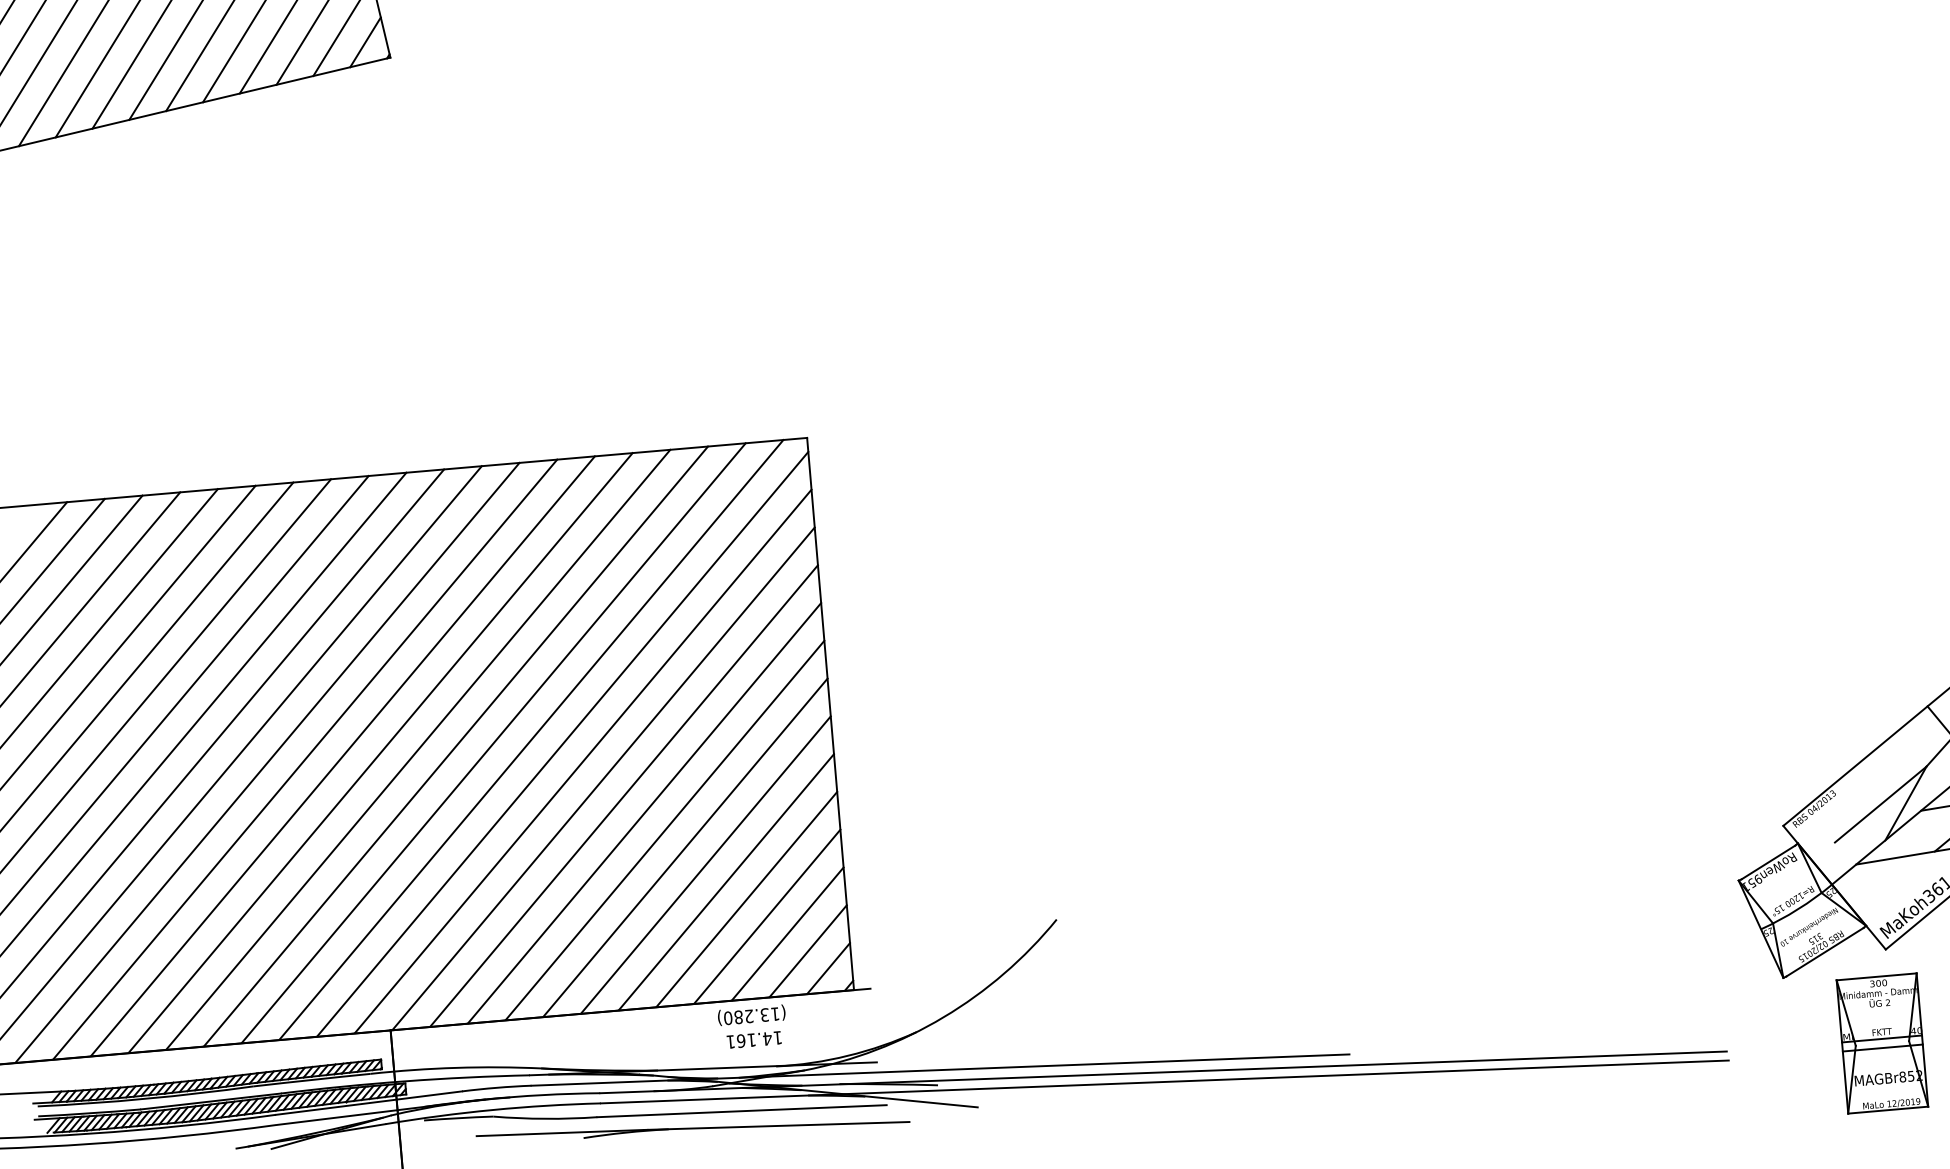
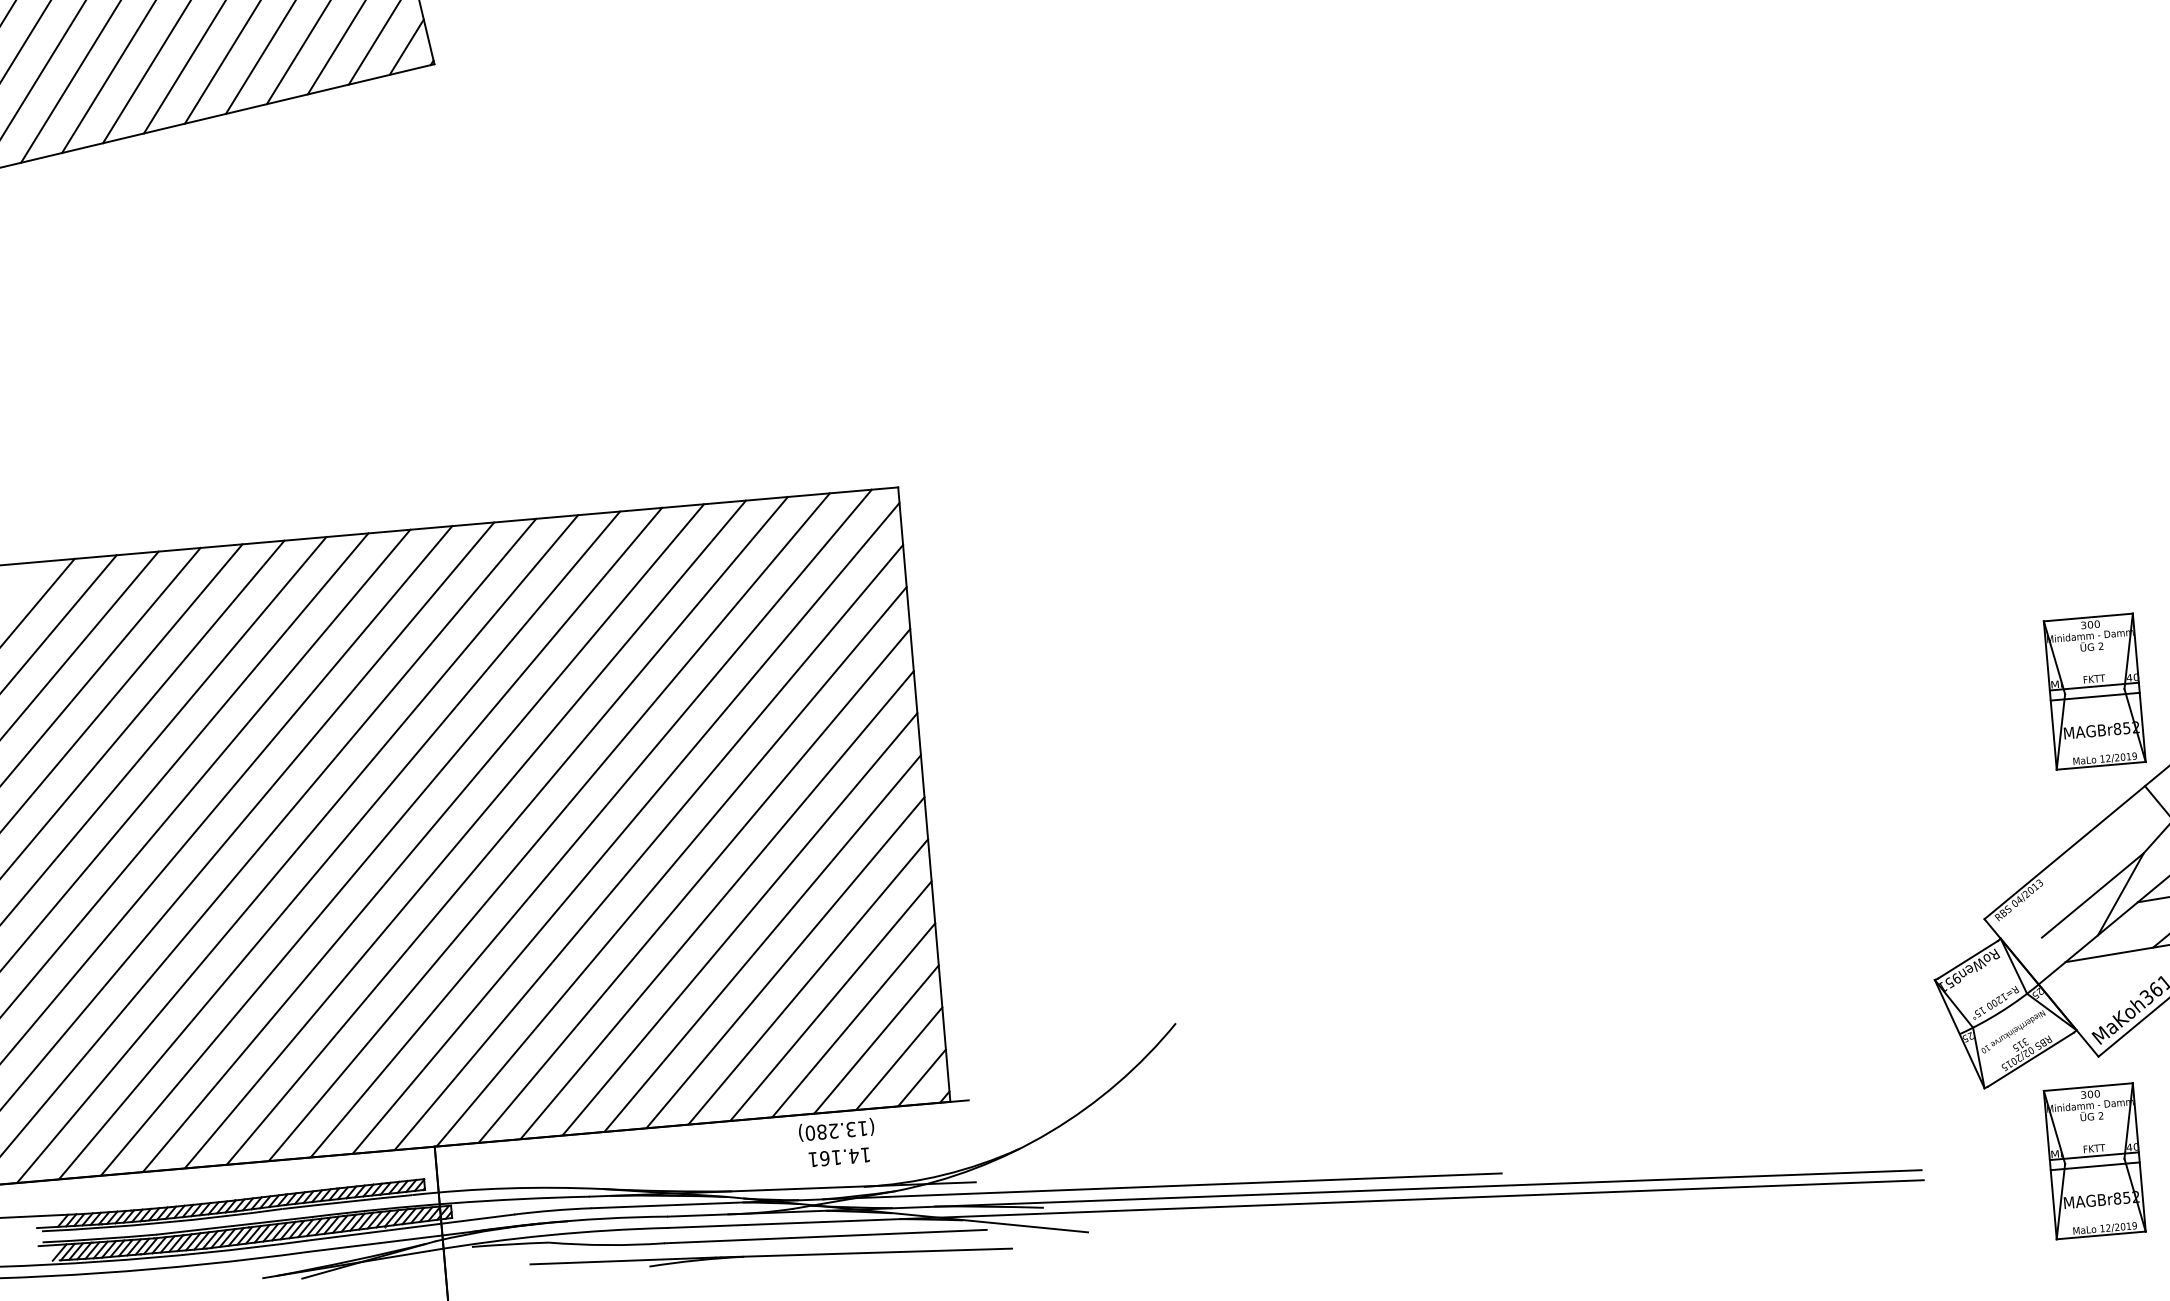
part: (1882, 621) -> (2094, 691), added

